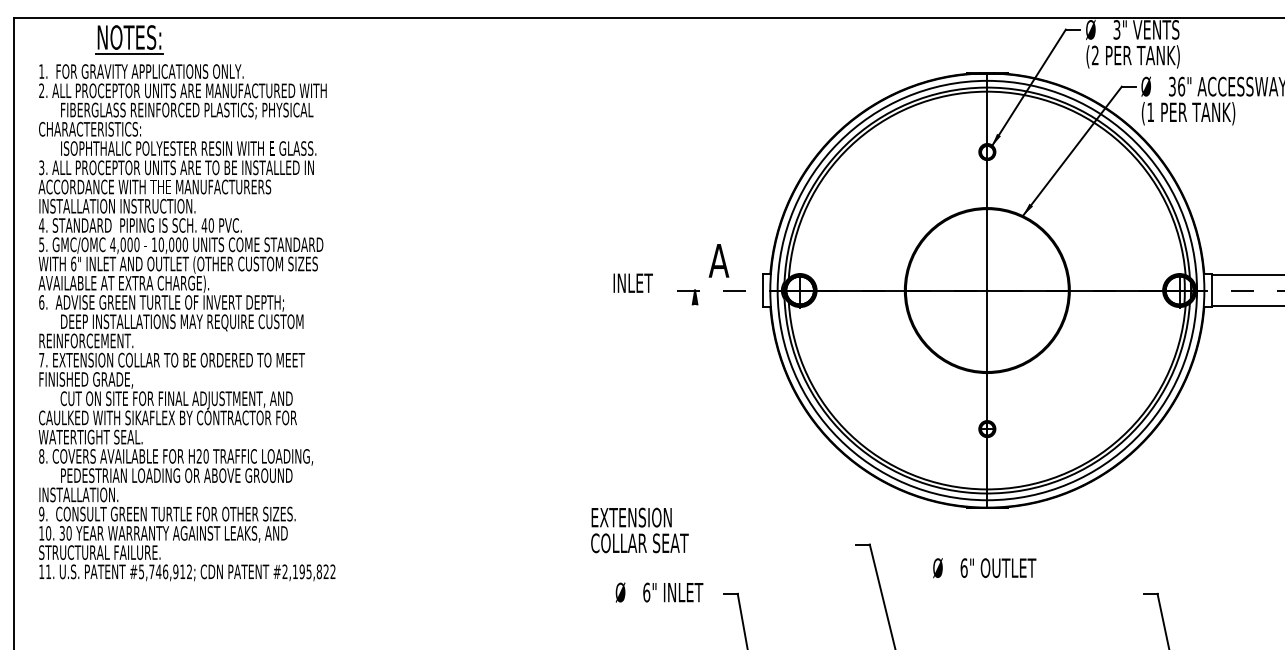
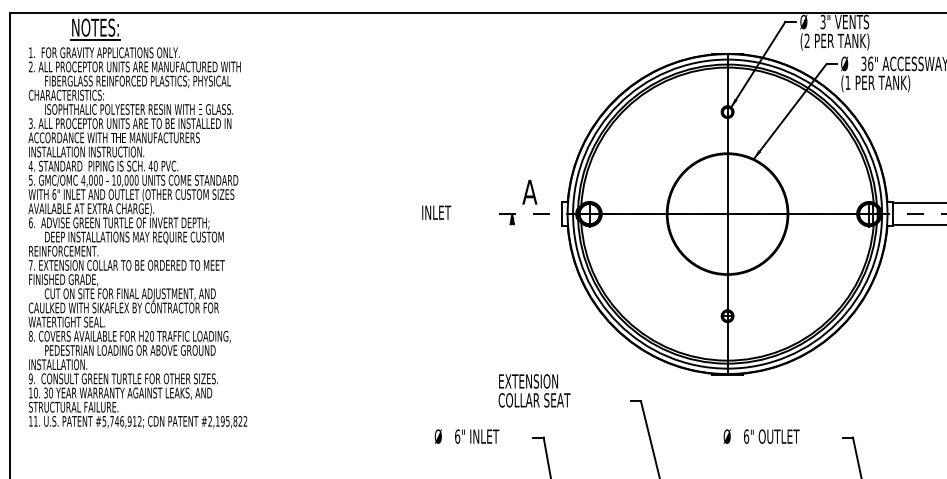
text: (632, 282) -> (436, 212), moved
text: (639, 529) -> (534, 390), moved
text: (984, 567) -> (761, 436), moved
text: (658, 592) -> (466, 436), moved

